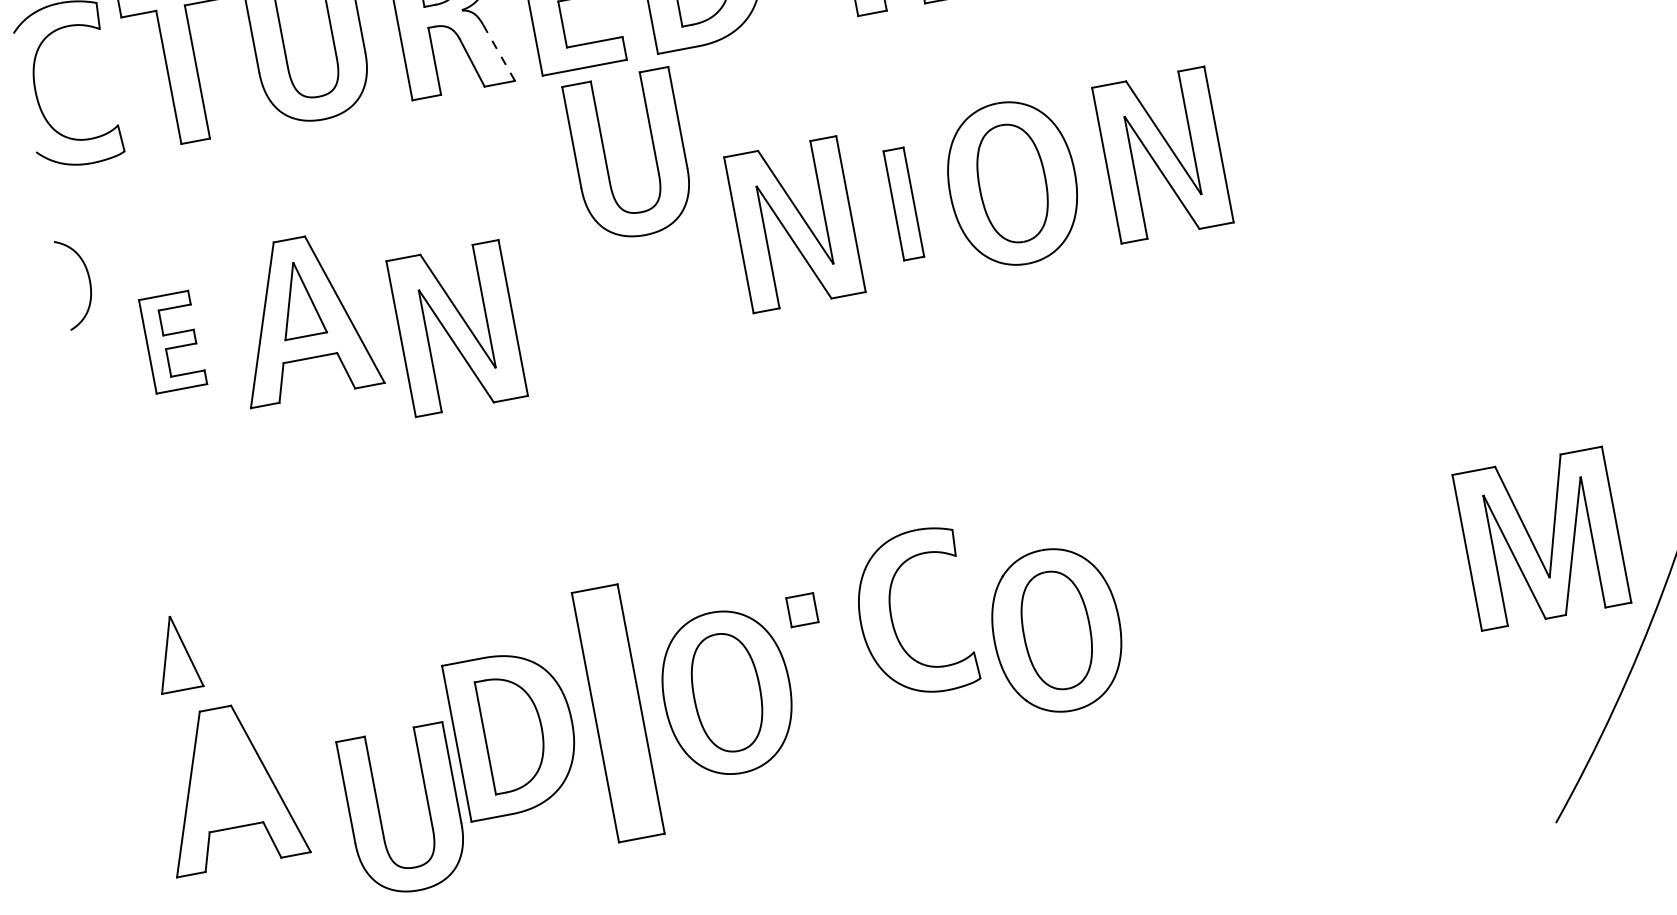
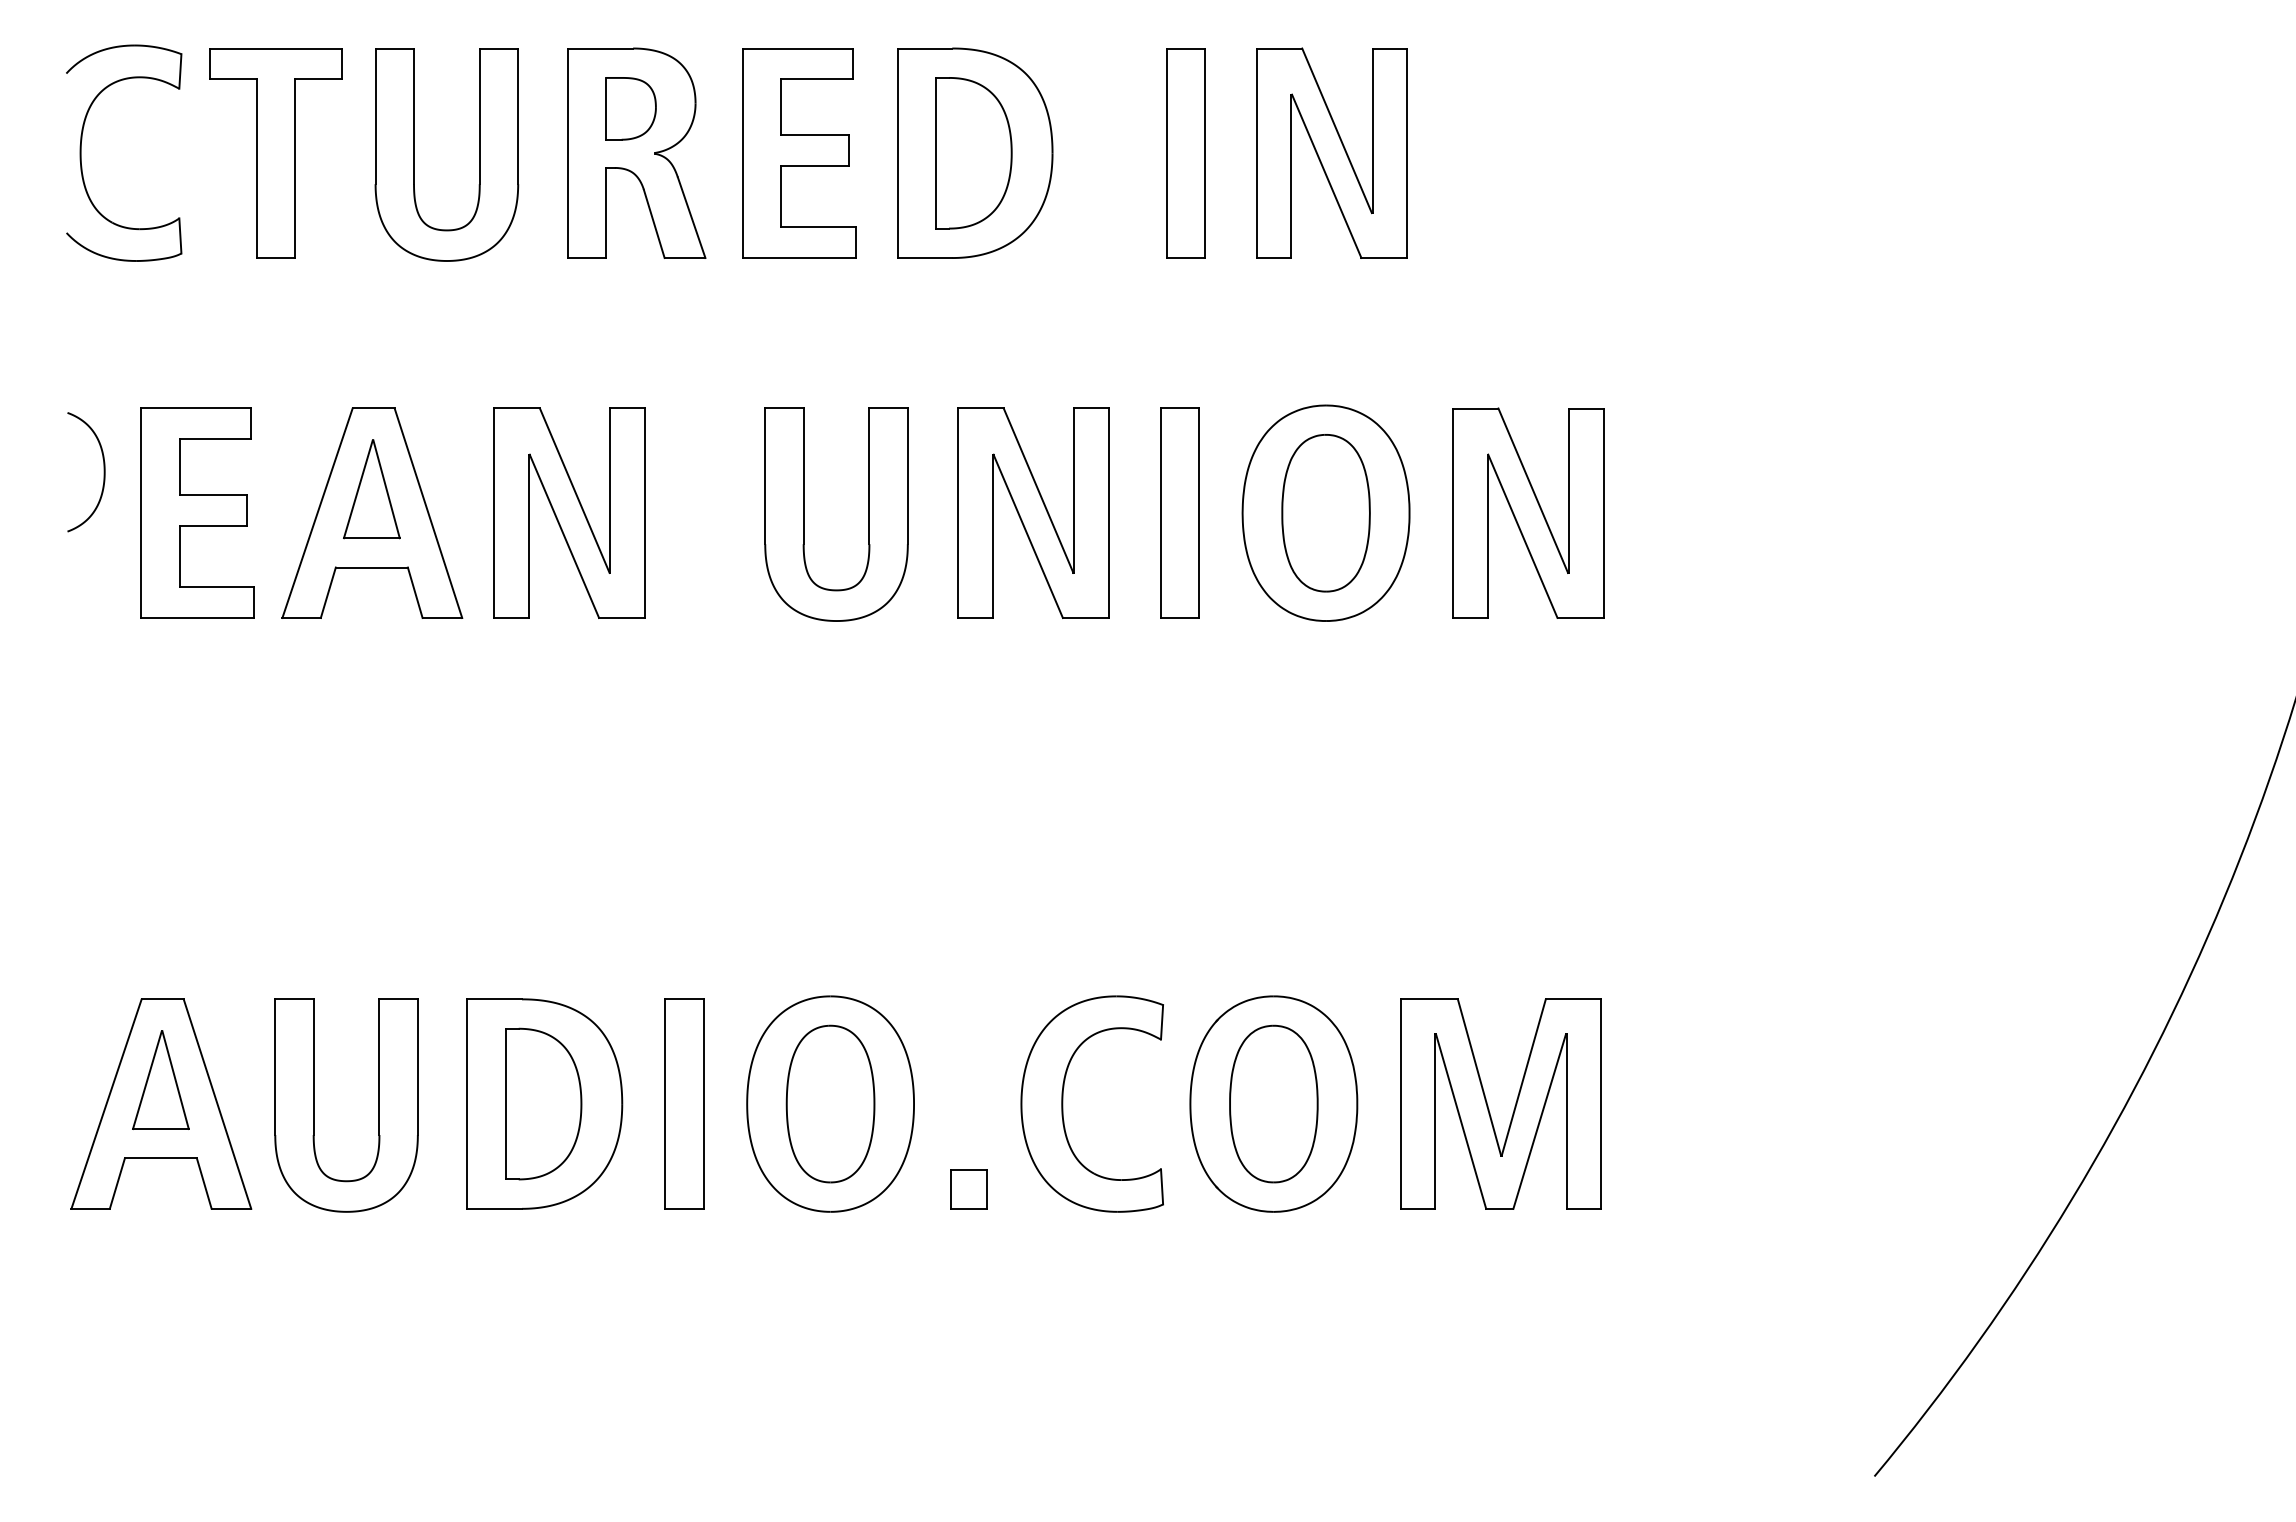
line: (498, 52) -> (691, 217), dashed -> solid
part: (606, 160) -> (804, 514), moved
part: (903, 203) -> (1179, 512), size x1.43
curve: (89, 281) -> (103, 472), moved
part: (456, 328) -> (569, 512), moved
part: (172, 341) -> (197, 512), size x1.67
part: (1532, 541) -> (1488, 1105), moved
part: (802, 610) -> (968, 1189), moved
part: (892, 617) -> (1063, 1103), moved
part: (175, 653) -> (160, 1079), moved
part: (618, 712) -> (684, 1103), size x0.62
part: (380, 815) -> (314, 1105), moved

